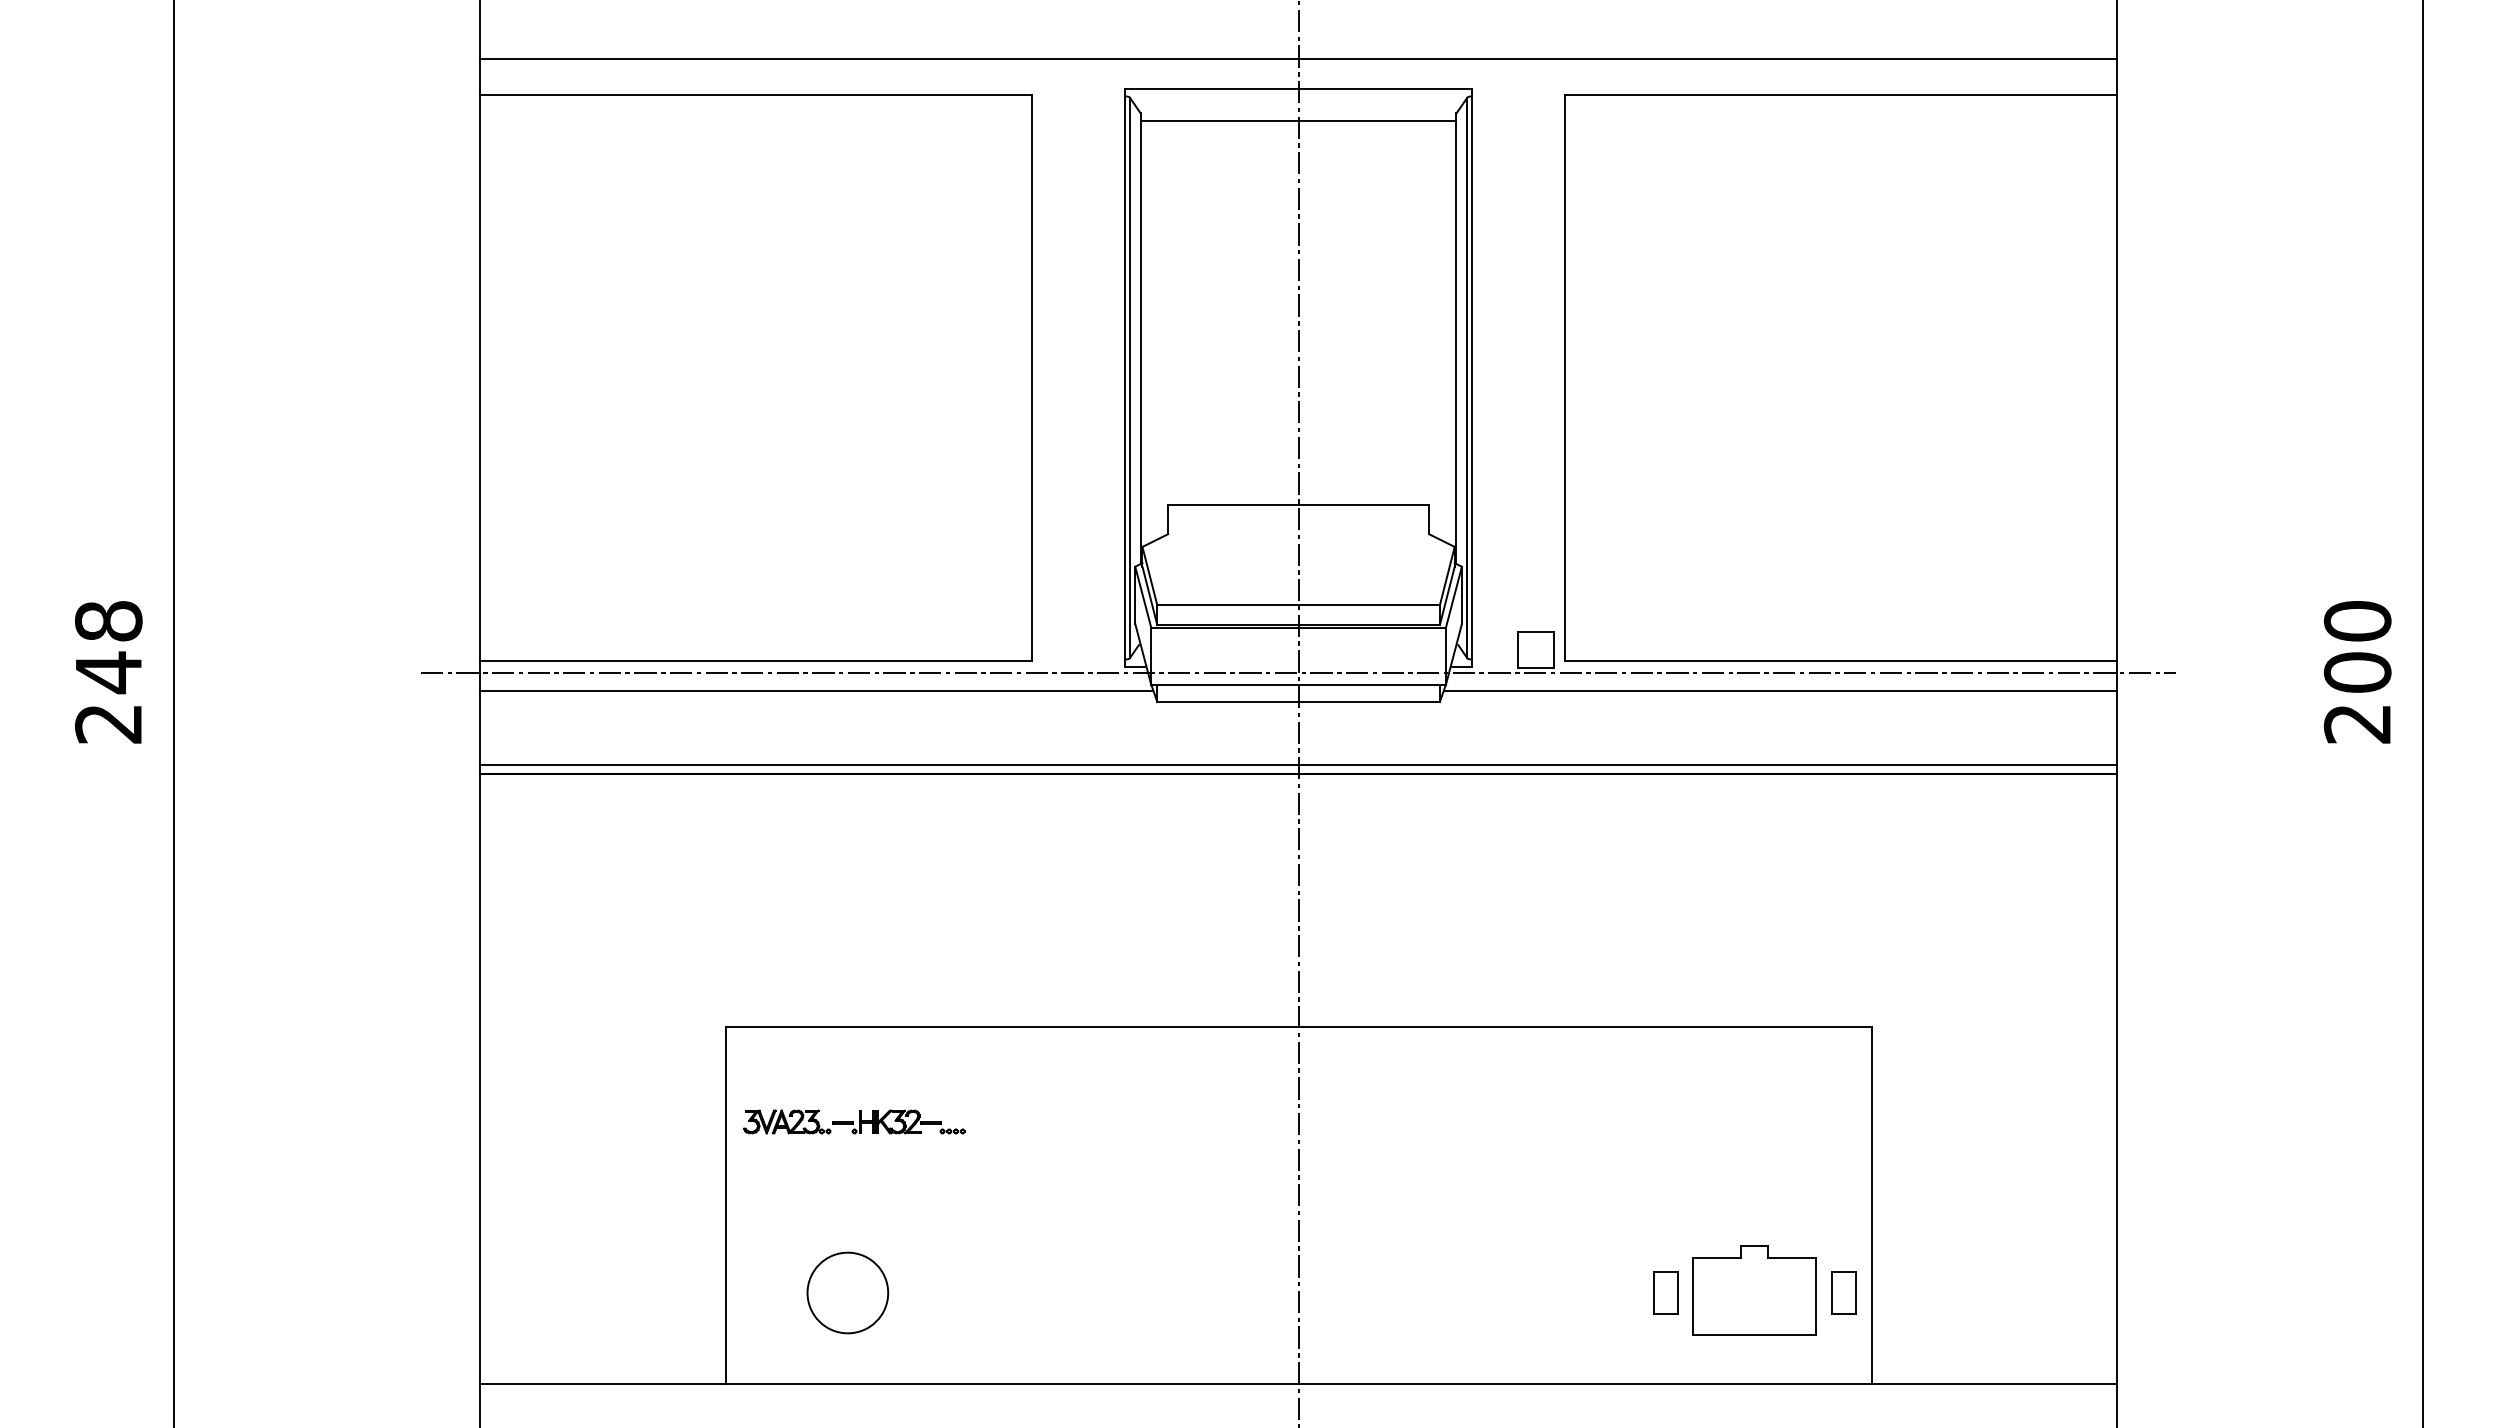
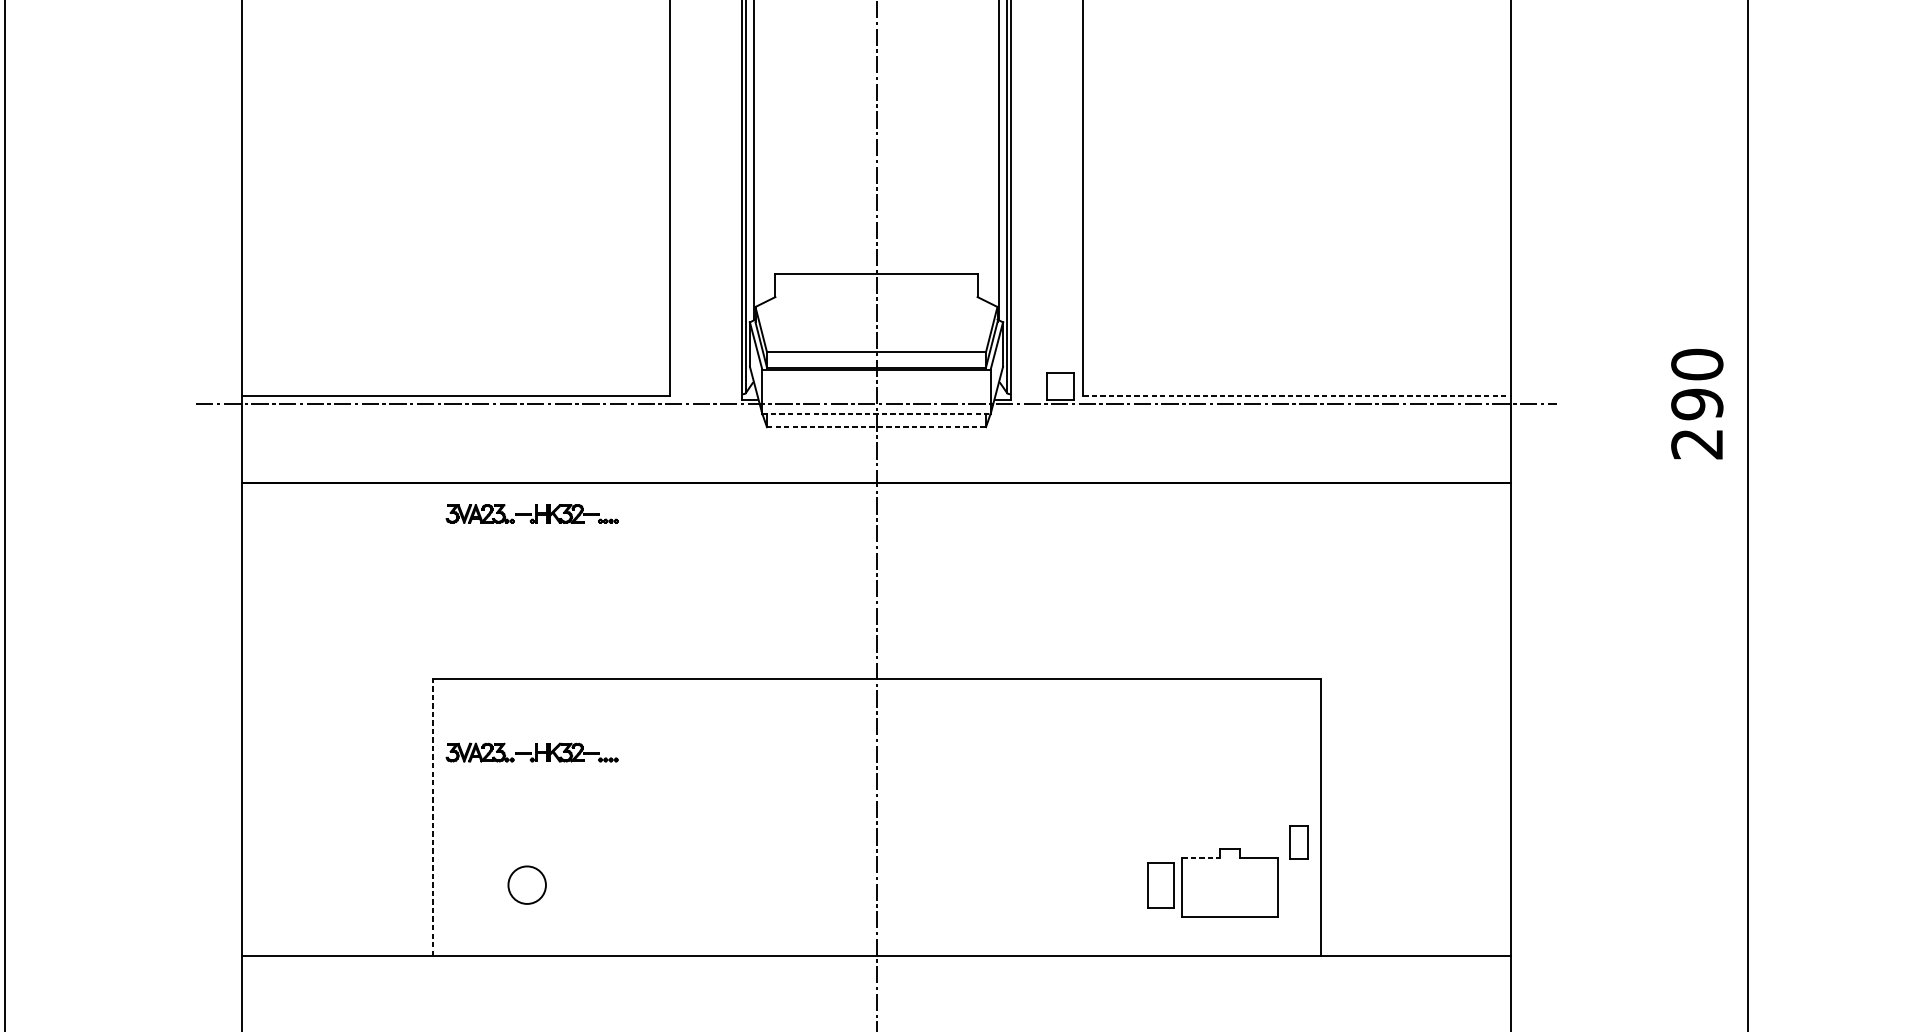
line: (1841, 661) -> (1297, 395), solid -> dashed
text: (2357, 672) -> (1697, 404), 200 -> 290
line: (1299, 685) -> (877, 414), solid -> dashed
line: (816, 691) -> (502, 419), removed
line: (1780, 691) -> (1249, 419), removed
line: (1299, 702) -> (877, 427), solid -> dashed
line: (1298, 765) -> (876, 476), removed
part: (854, 813) -> (532, 513), added
line: (725, 1205) -> (432, 817), solid -> dashed
line: (1717, 1258) -> (1201, 858), solid -> dashed
circle: (847, 1292) -> (526, 884), size x0.6
part: (1665, 1292) -> (1160, 884), size x1.4
part: (1843, 1292) -> (1298, 842), moved

